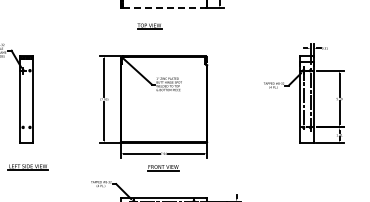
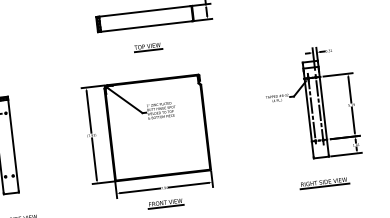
line: (165, 7) -> (147, 26), dashed -> solid
part: (149, 26) -> (147, 47), moved
part: (306, 166) -> (323, 183), added

